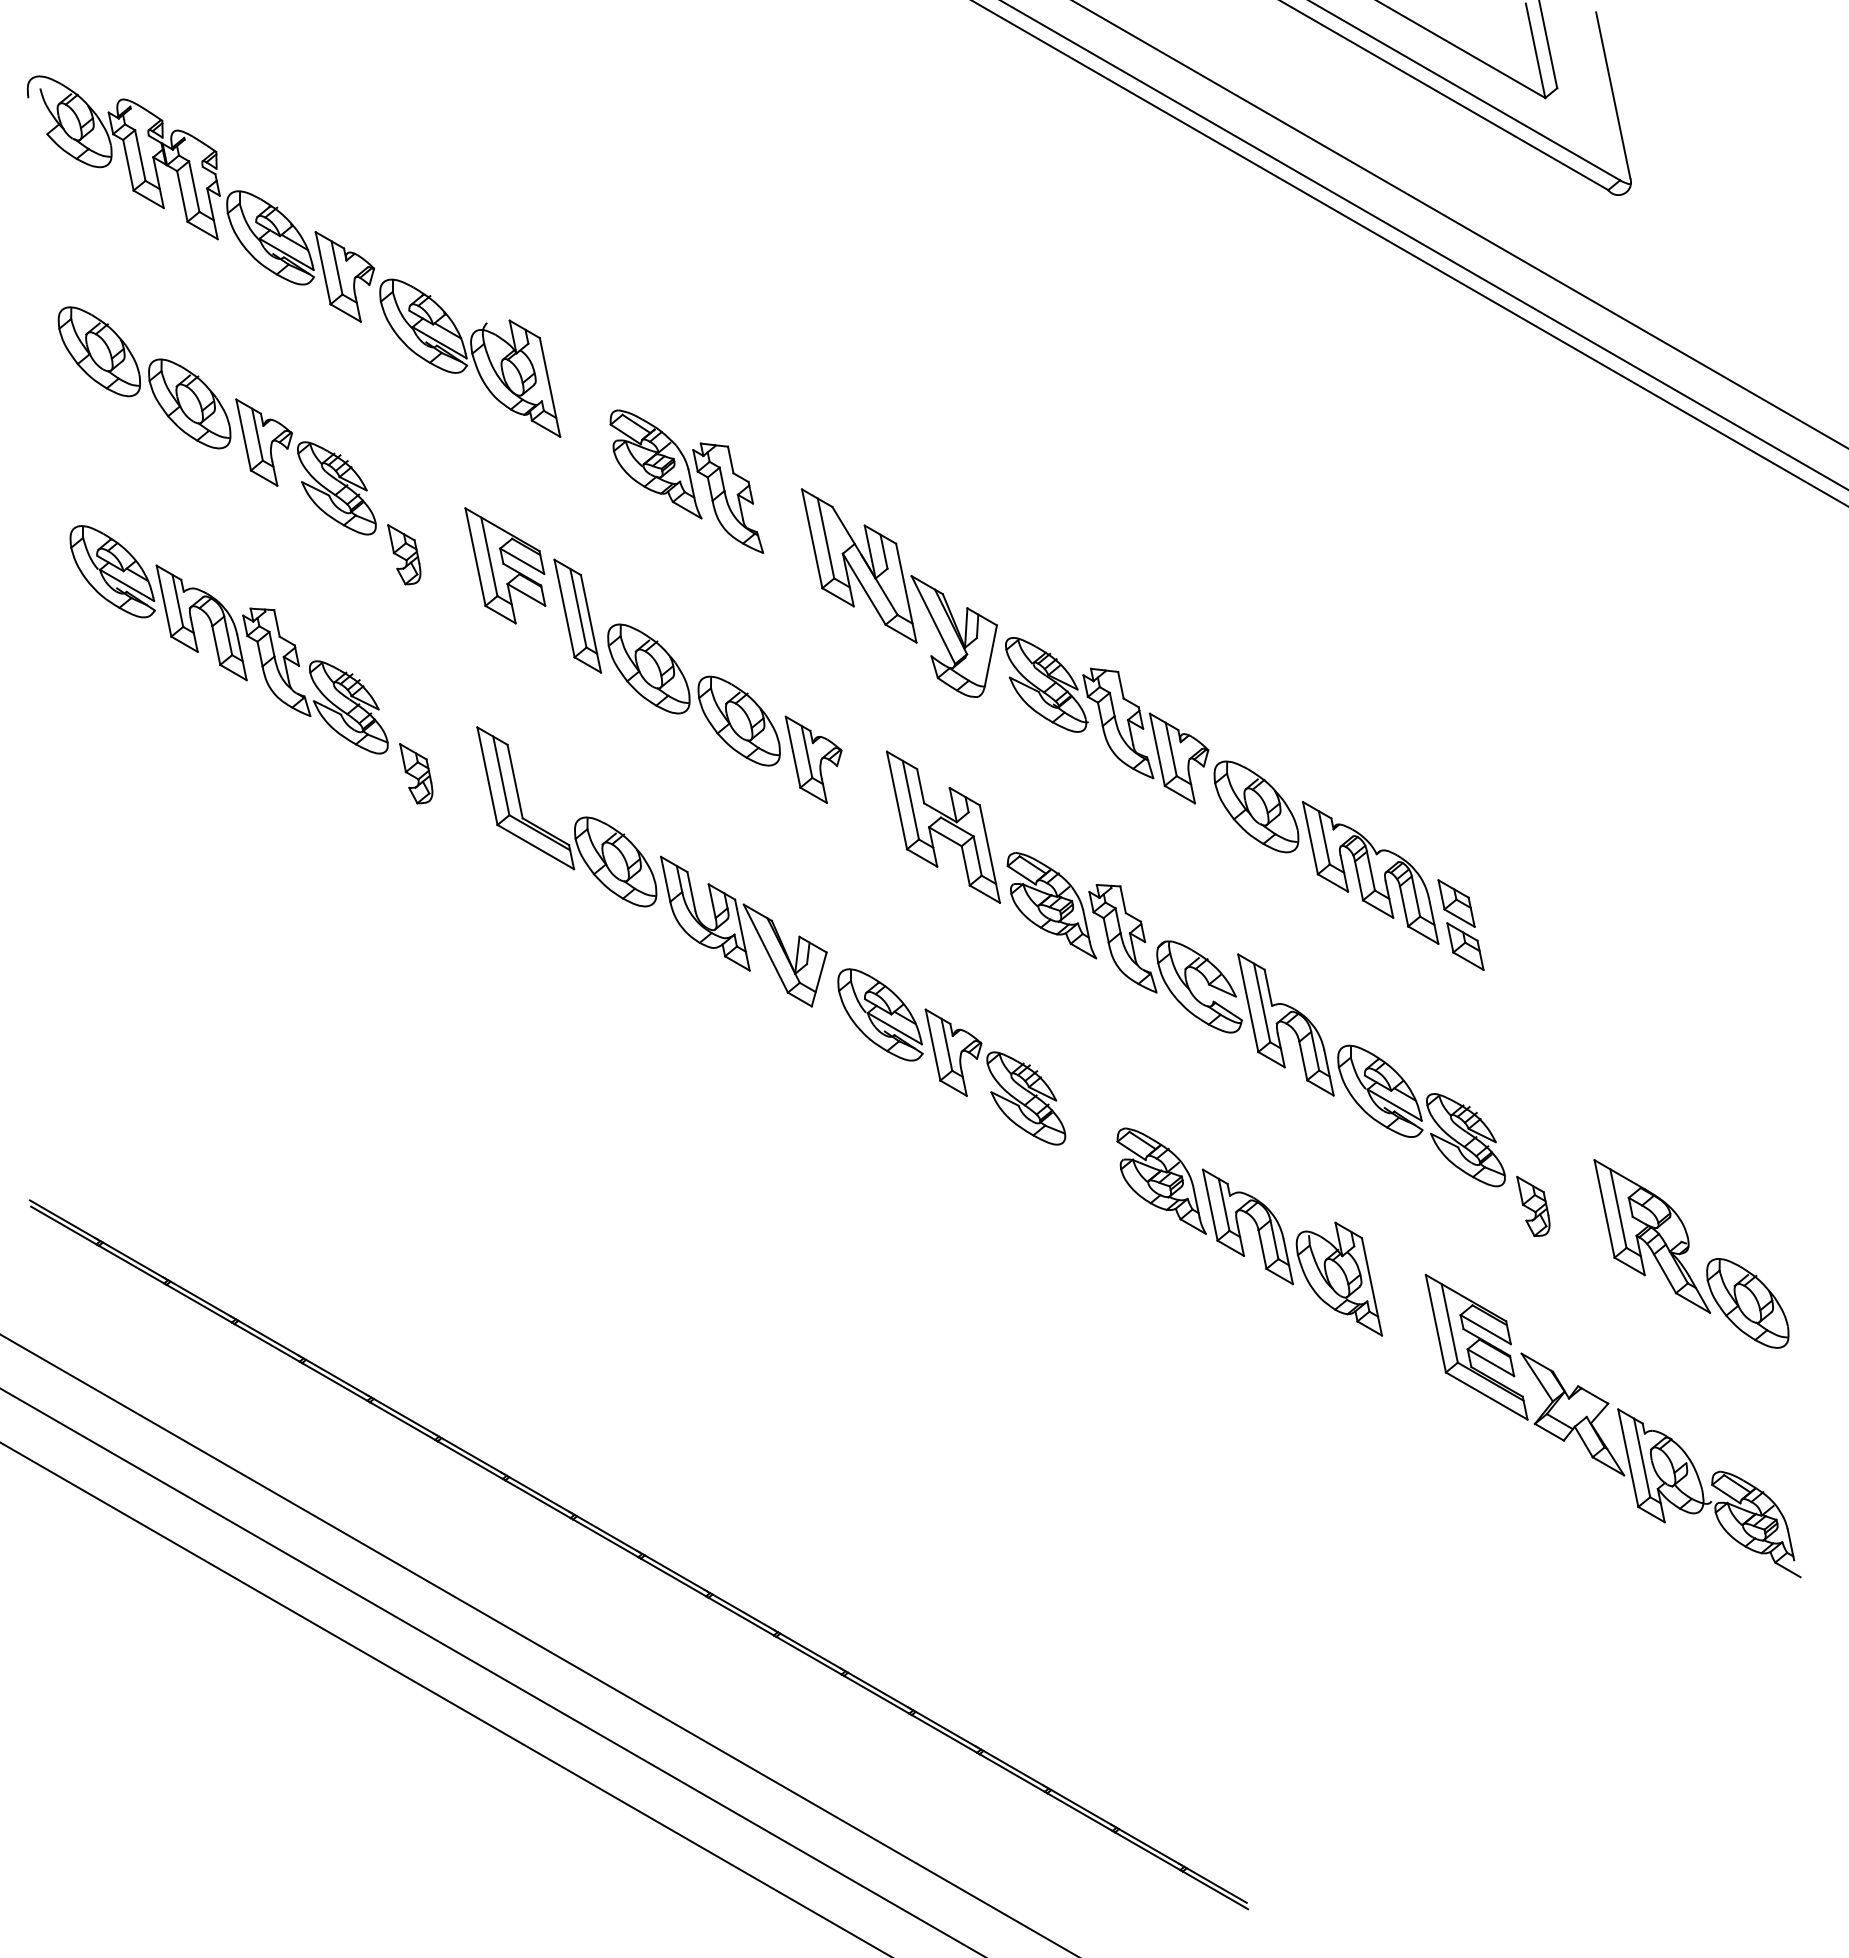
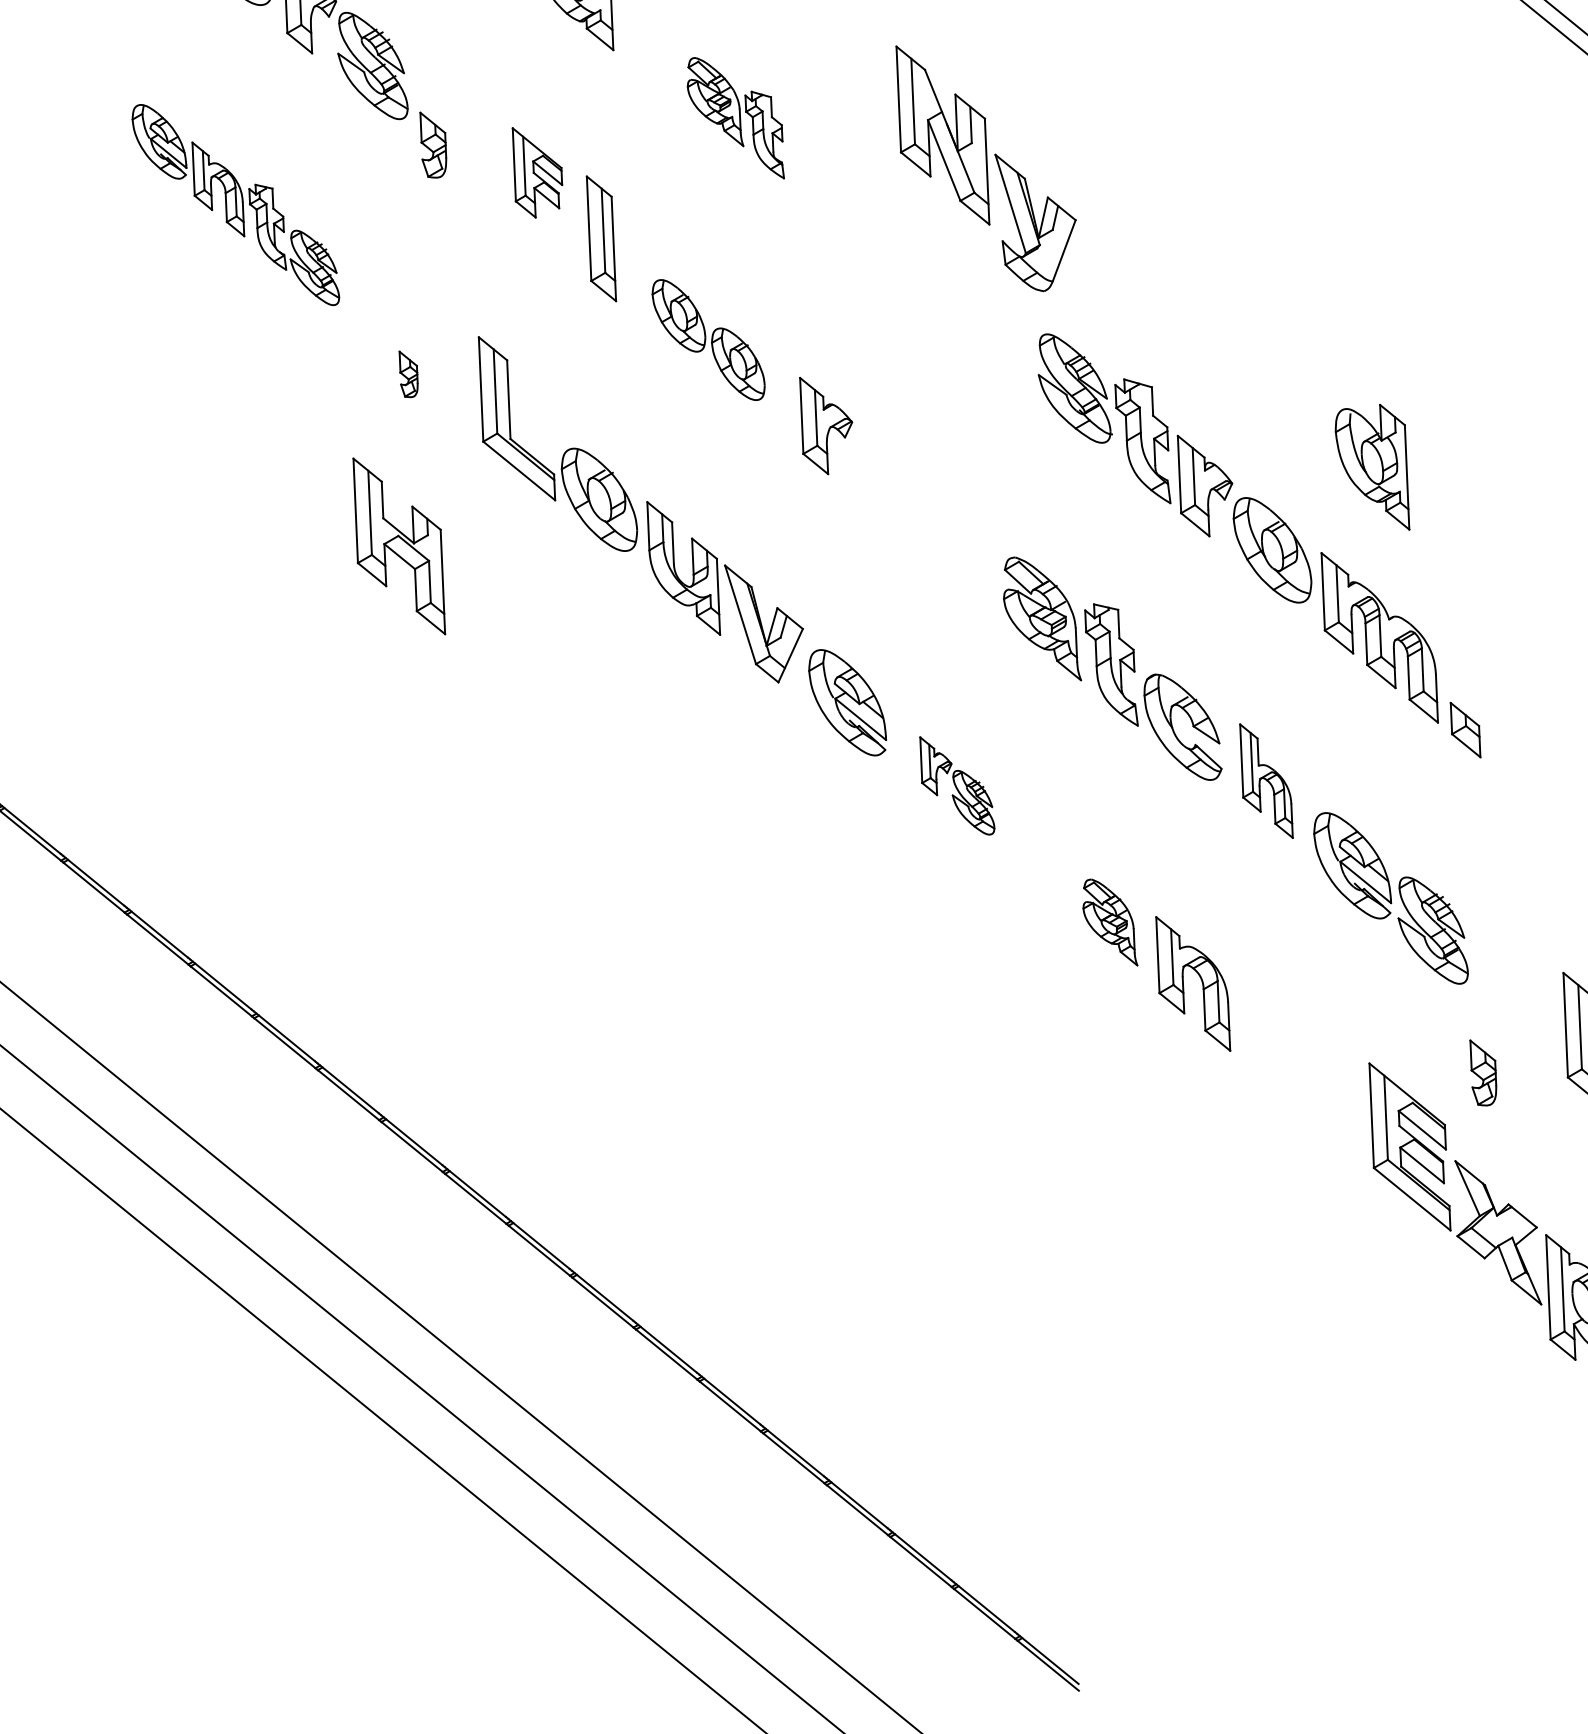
part: (686, 481) -> (736, 117), size x0.7
part: (505, 565) -> (535, 174), size x0.7
part: (899, 592) -> (980, 169), moved
part: (228, 639) -> (235, 204), size x0.7
part: (693, 694) -> (708, 339), size x0.7
part: (416, 773) -> (408, 374), size x0.7
part: (943, 826) -> (399, 545), moved
part: (1456, 903) -> (1463, 683), removed
part: (1285, 1024) -> (1266, 780), size x0.7
part: (995, 1076) -> (956, 785), size x0.6
part: (1161, 1180) -> (1111, 921), size x0.7
part: (1533, 1206) -> (1482, 1073), moved
part: (1338, 1278) -> (1373, 463), moved

